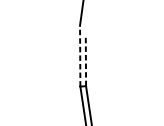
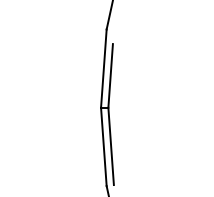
line: (79, 55) -> (103, 68), dashed -> solid
line: (85, 60) -> (110, 75), dashed -> solid

